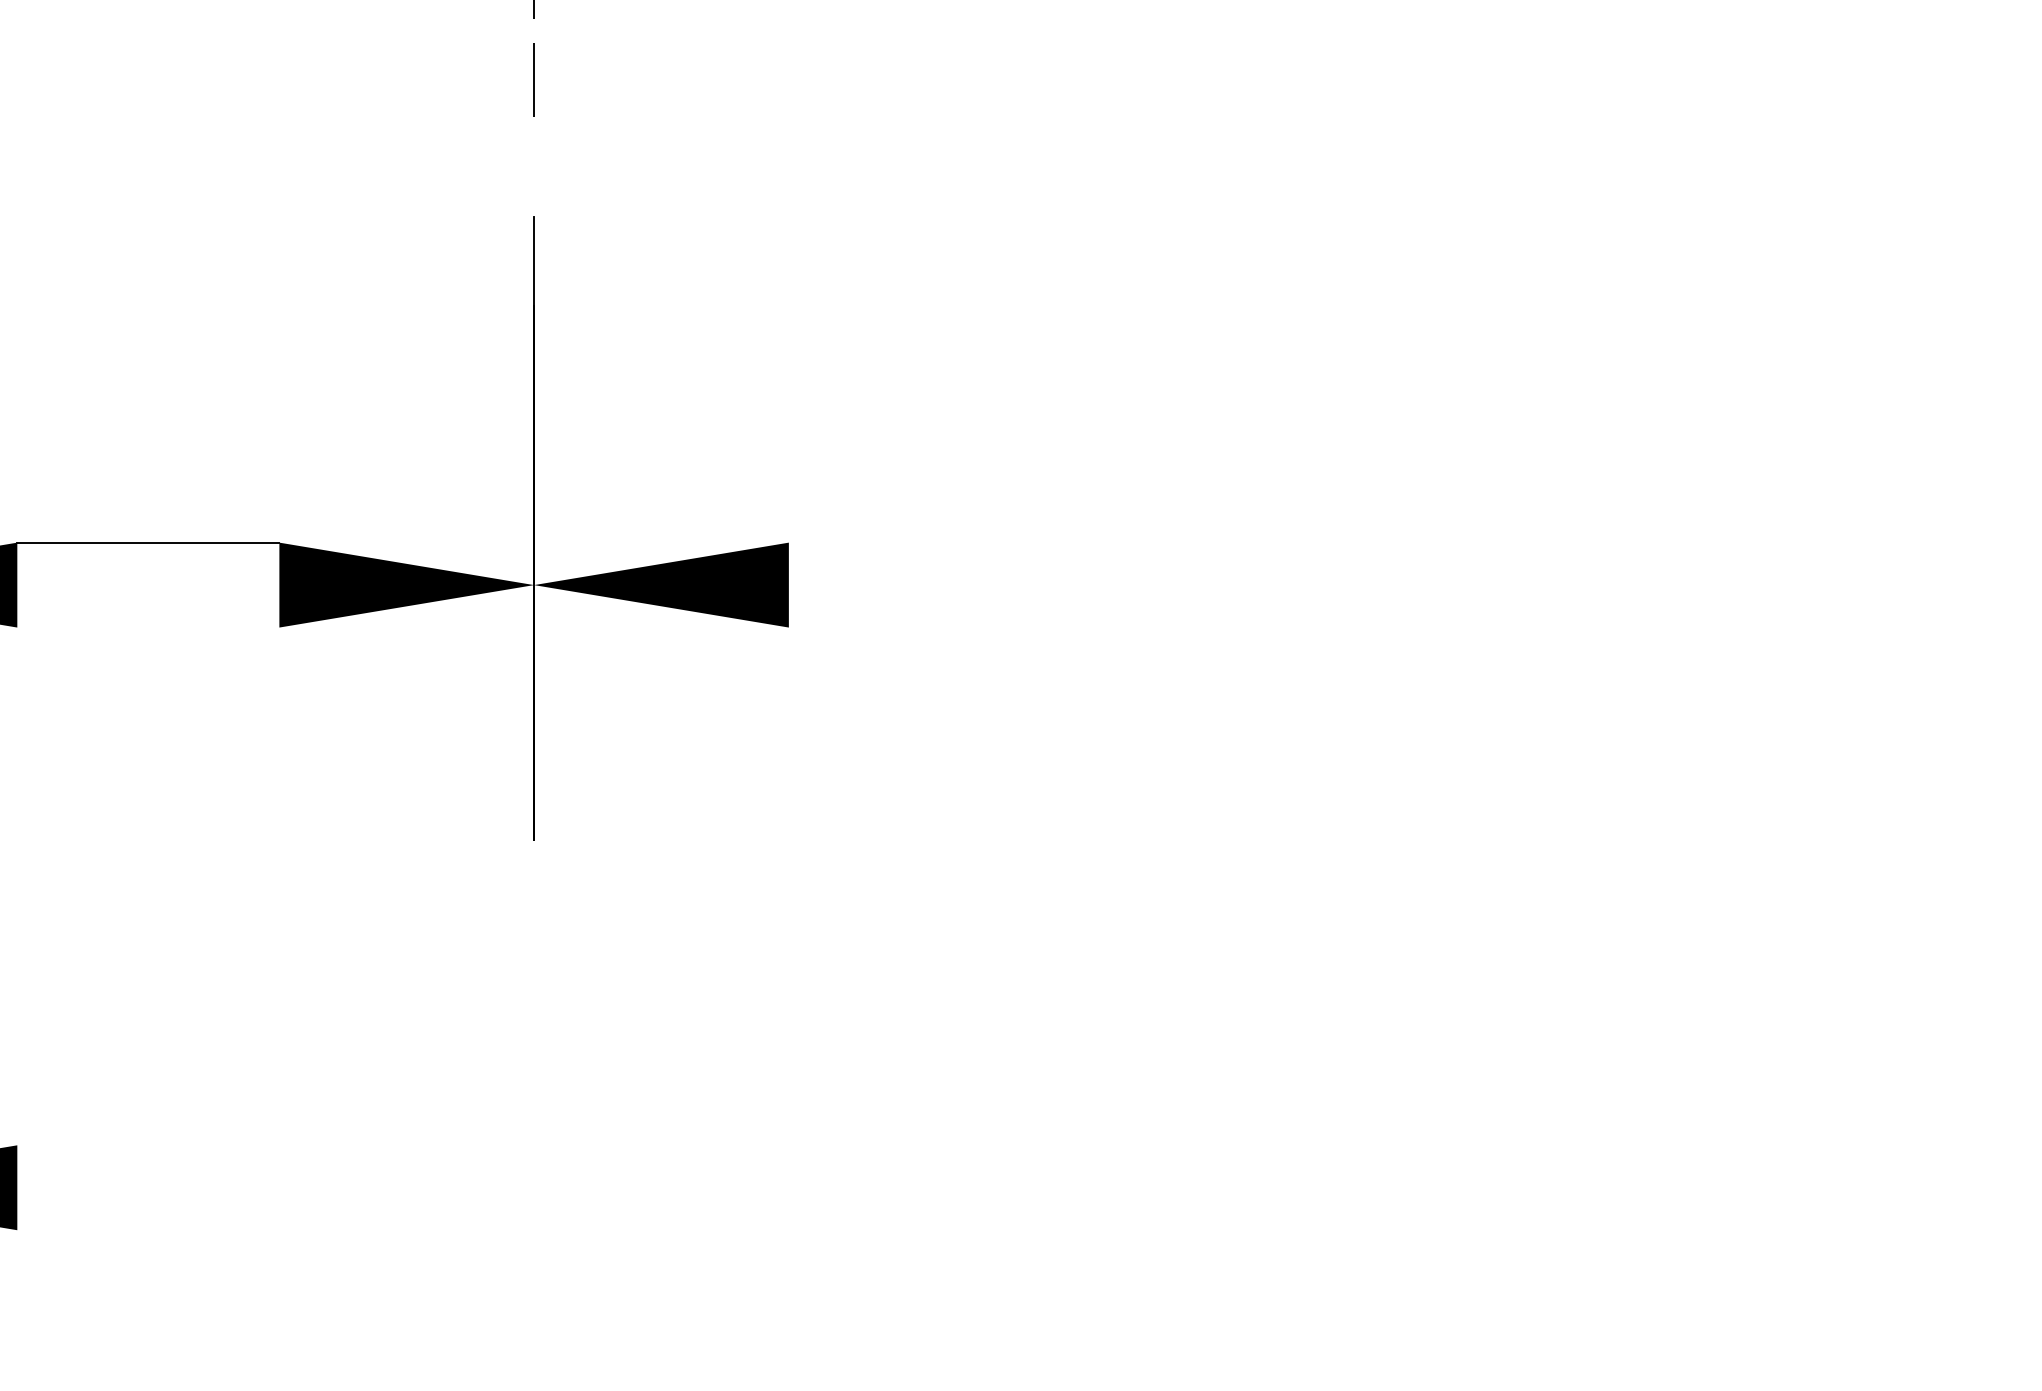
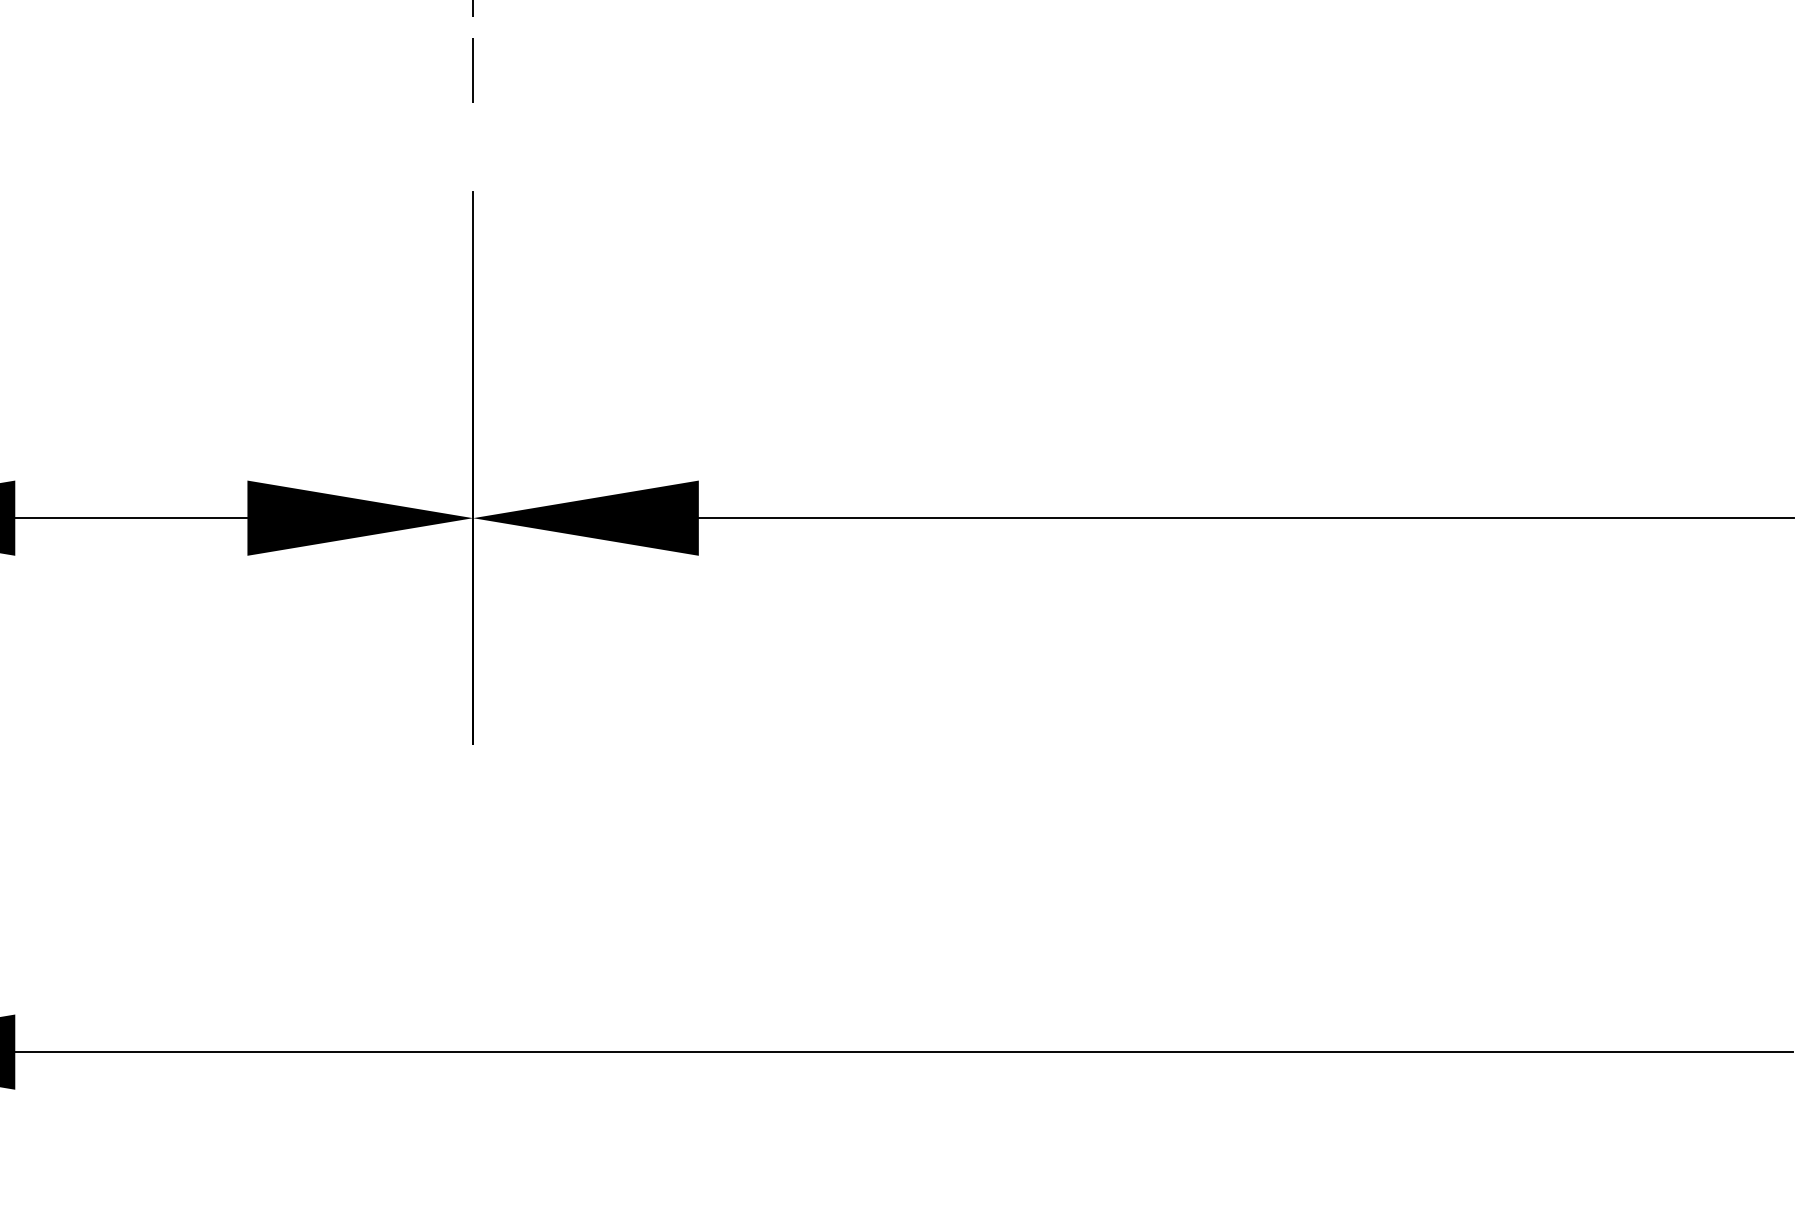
line: (148, 543) -> (131, 518), moved
line: (1405, 585) -> (1245, 518), added
line: (1019, 1188) -> (903, 1052), added

